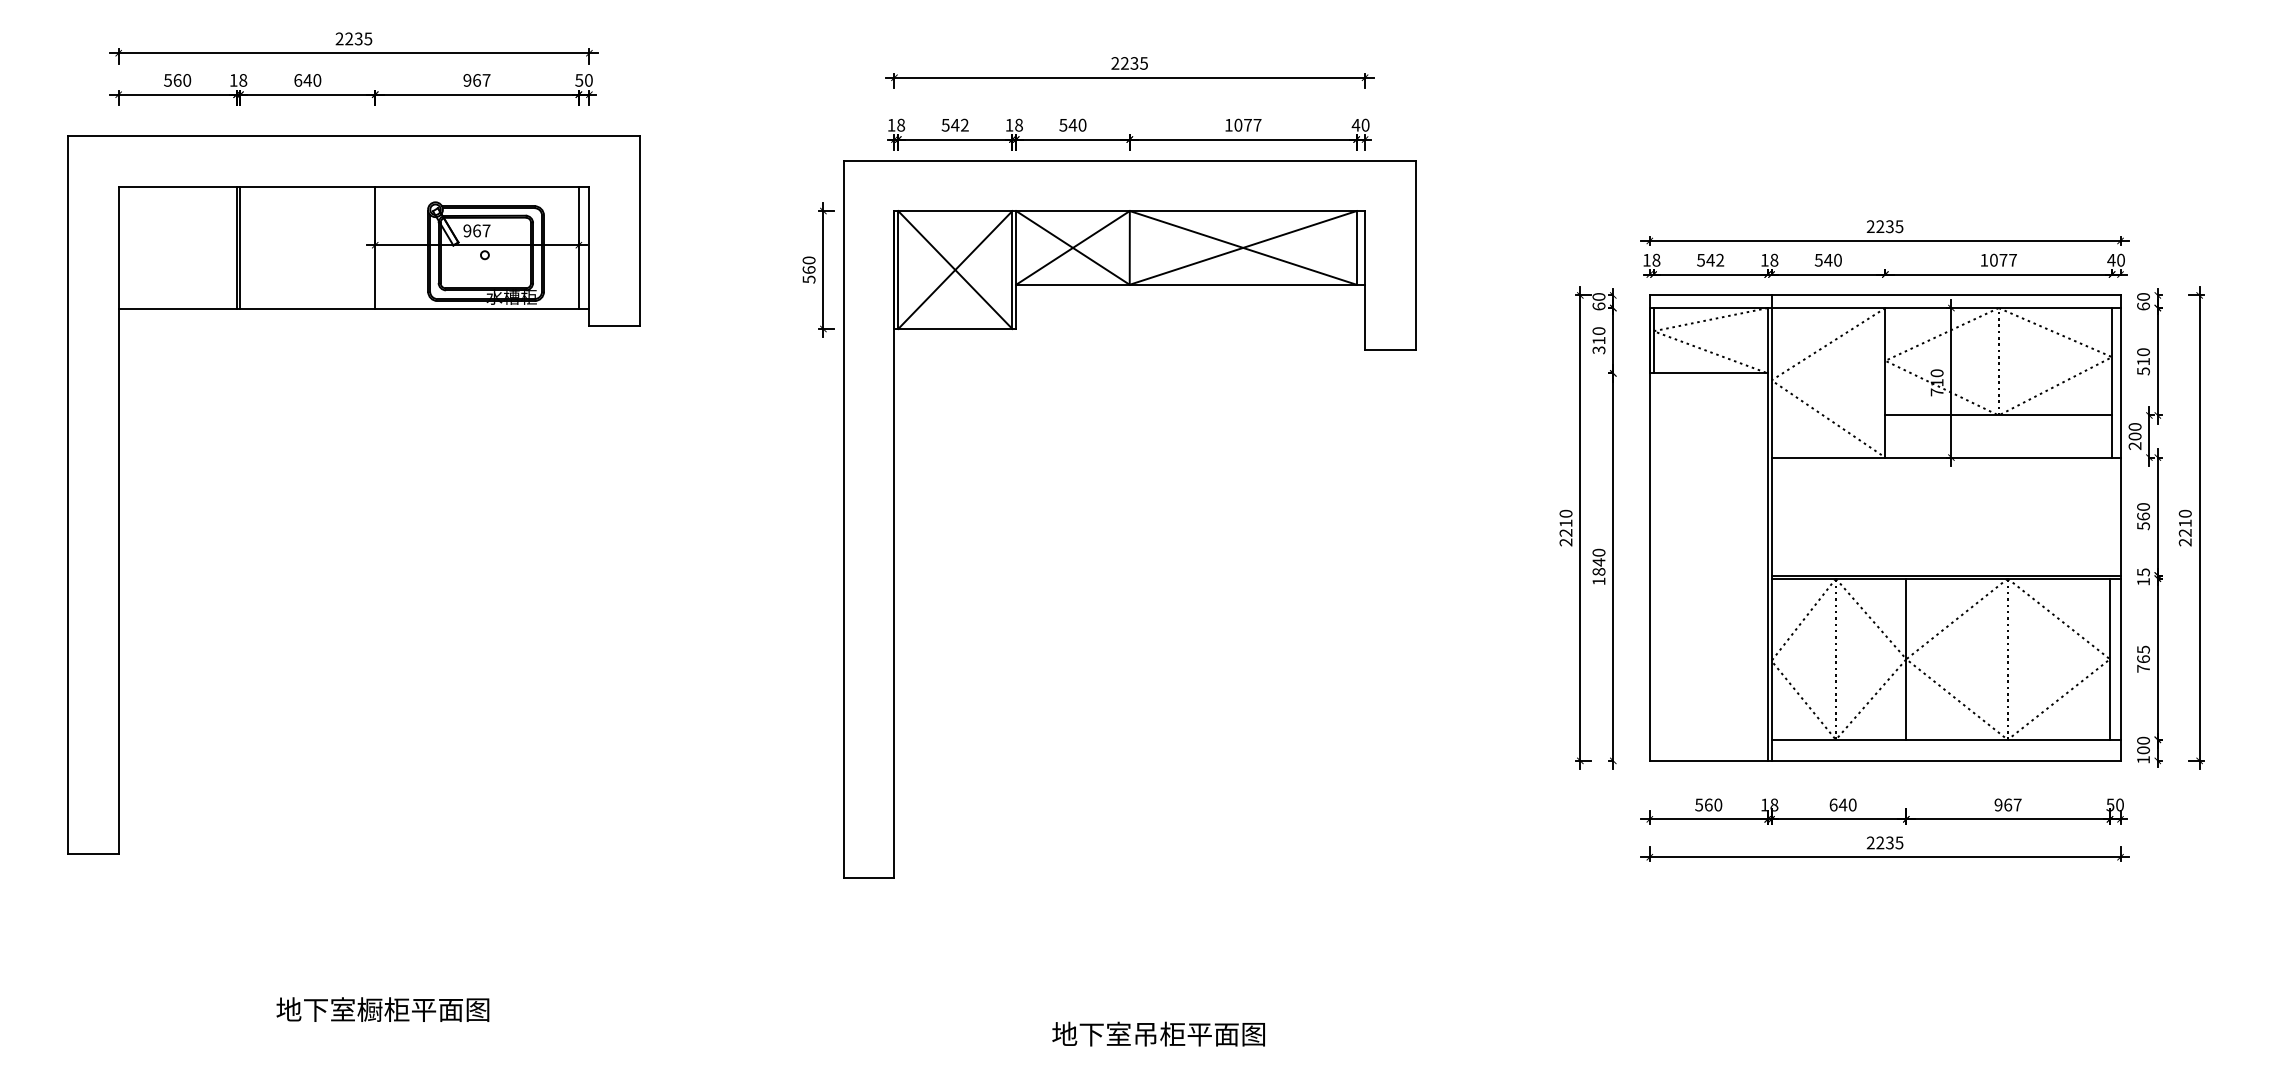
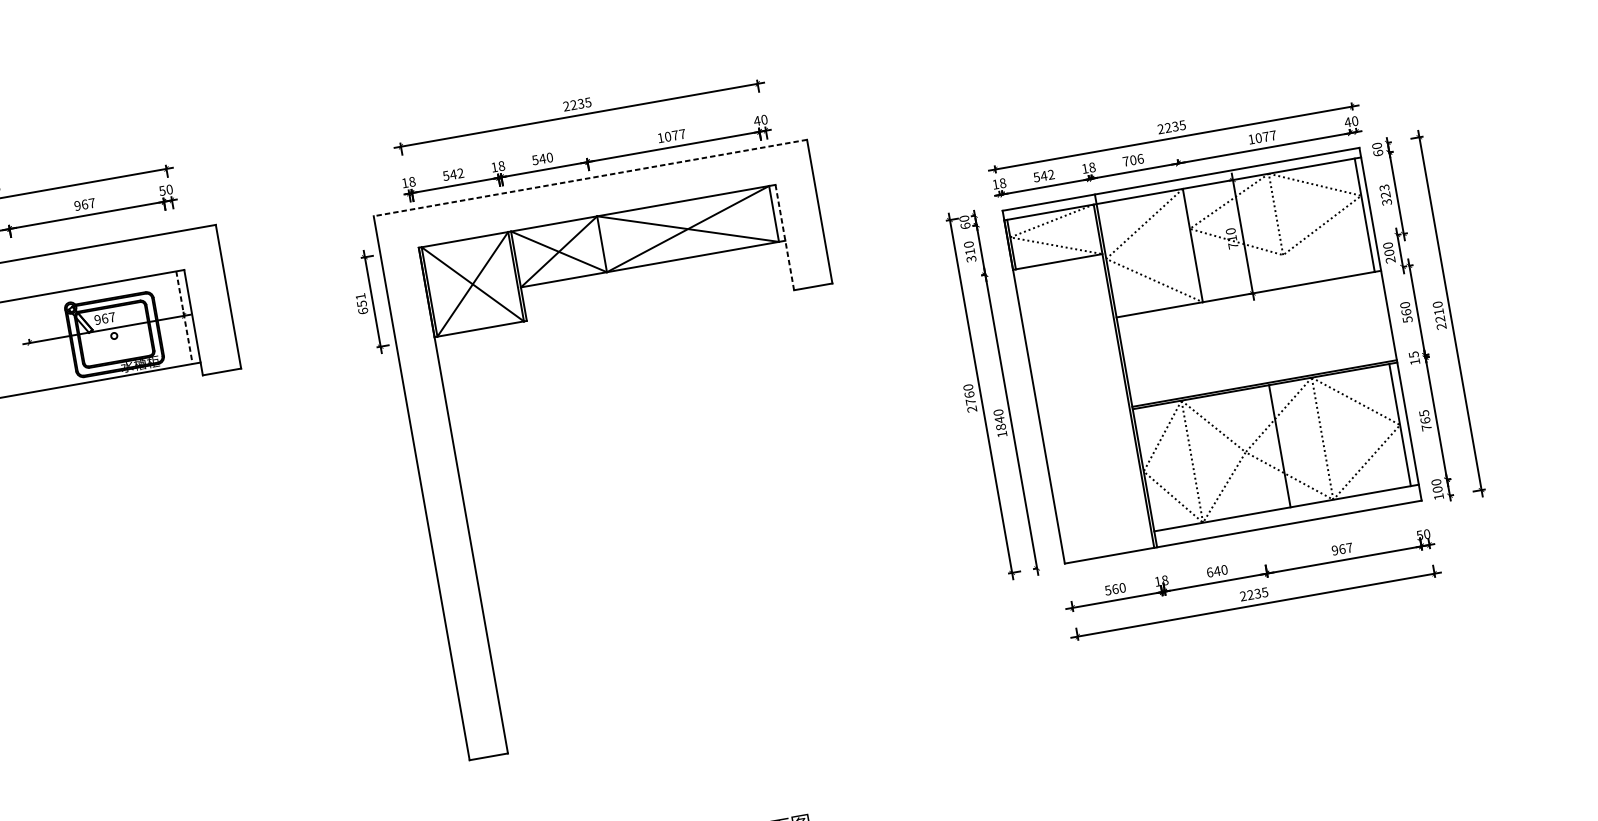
line: (1129, 160) -> (590, 178), solid -> dashed
line: (375, 247) -> (30, 344), removed
line: (578, 248) -> (184, 318), solid -> dashed
text: (1827, 259) -> (1132, 159), 540 -> 706
text: (808, 269) -> (361, 303), 560 -> 651
line: (1365, 280) -> (785, 237), solid -> dashed
text: (2143, 361) -> (1385, 194), 510 -> 323
line: (1998, 415) -> (1282, 255), removed
text: (1565, 527) -> (969, 397), 2210 -> 2760
line: (1906, 658) -> (1279, 445), moved

